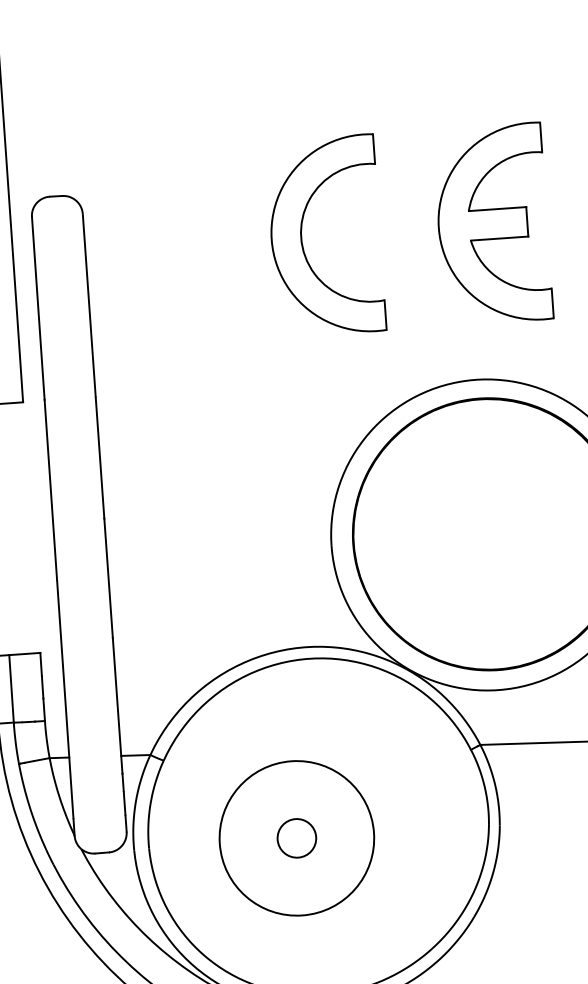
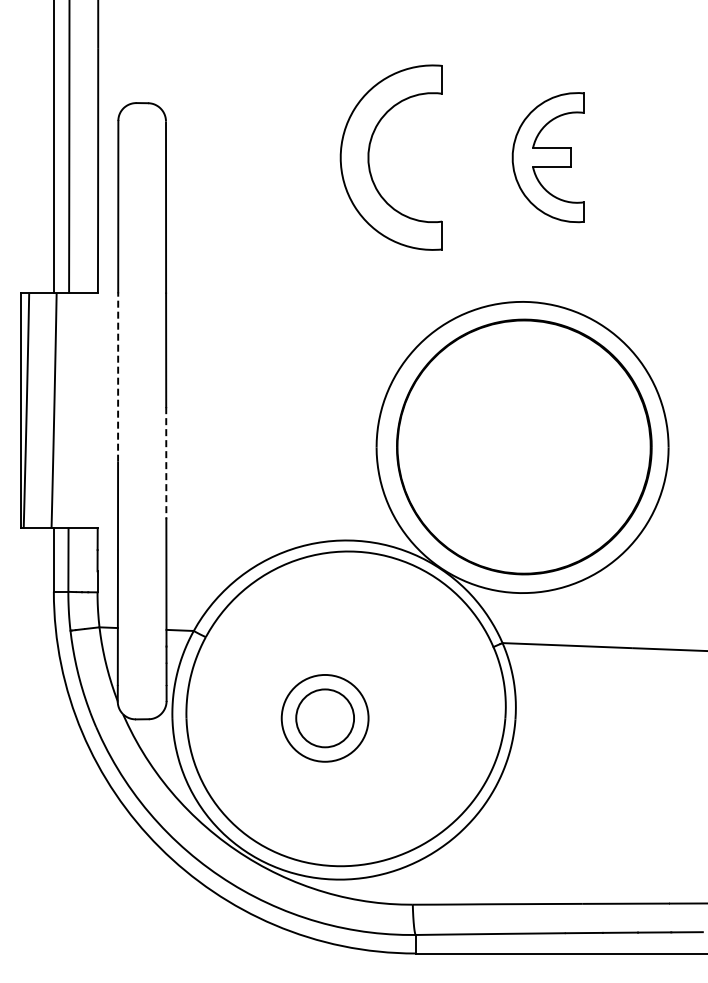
part: (492, 224) -> (547, 157), size x0.7
line: (51, 490) -> (118, 377), solid -> dashed
line: (108, 578) -> (166, 463), solid -> dashed
circle: (296, 838) -> (324, 718), size x0.6
circle: (297, 838) -> (325, 718), size x1.6

